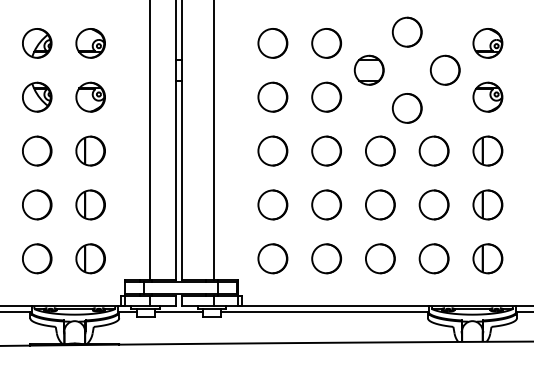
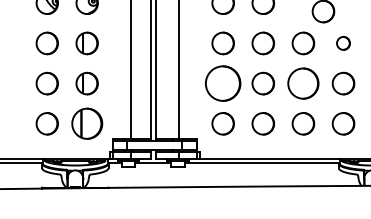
part: (433, 150) -> (343, 43), size x0.6
part: (272, 204) -> (222, 83), size x1.6
part: (380, 204) -> (303, 83), size x1.4
part: (90, 258) -> (87, 123), size x1.4

